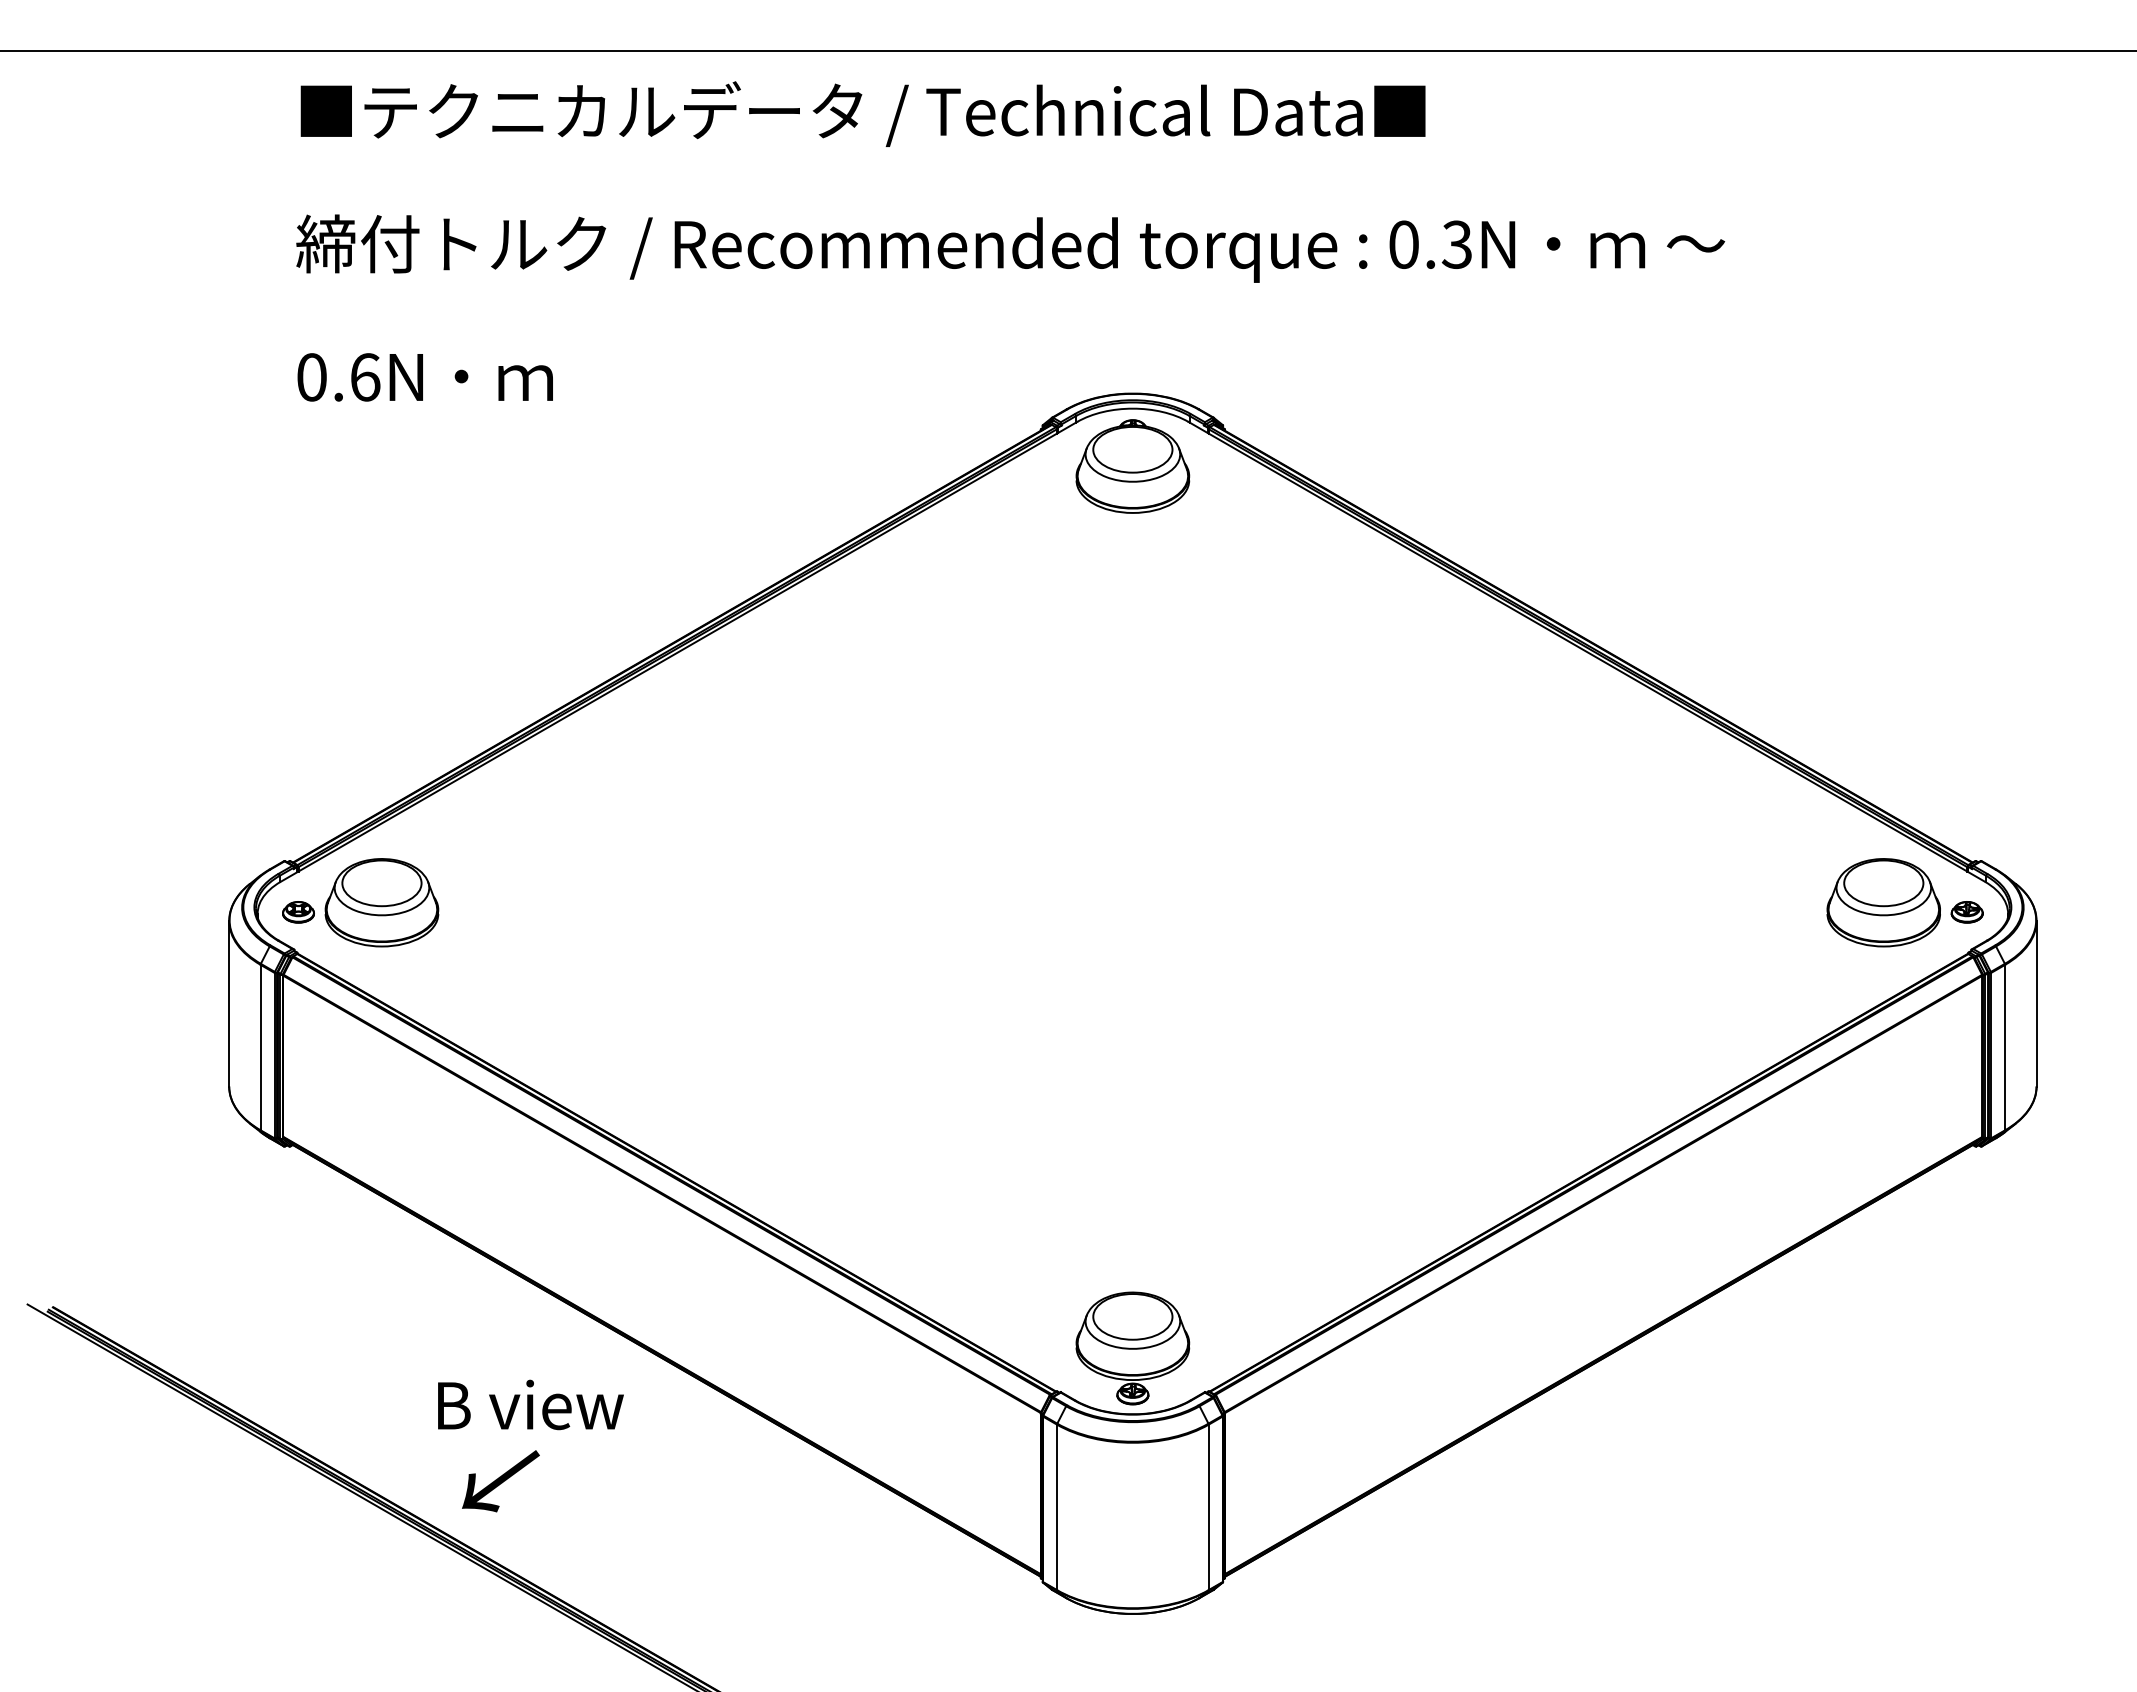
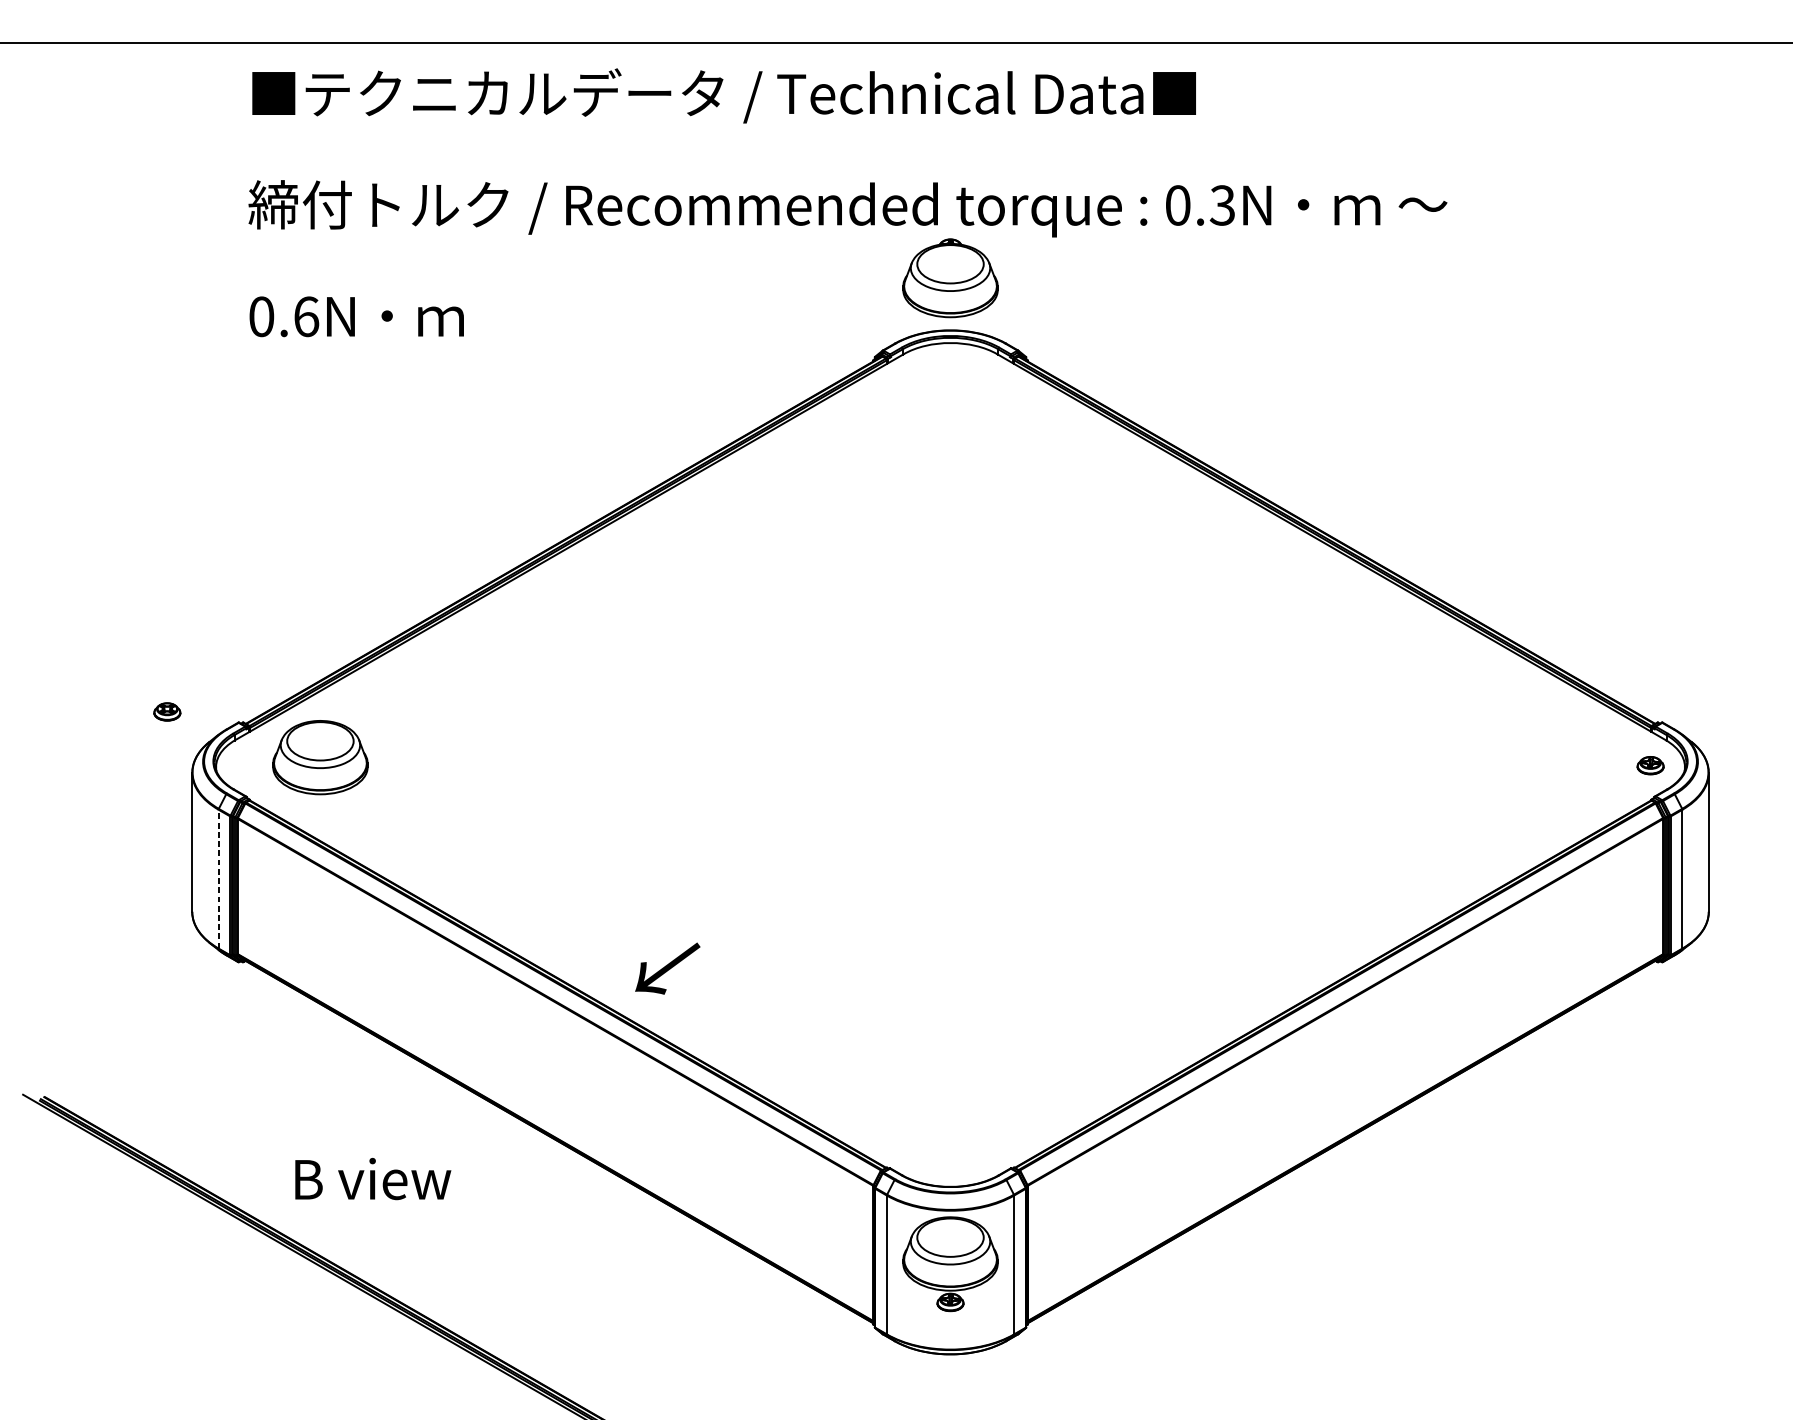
part: (1132, 466) -> (950, 278), moved
part: (1883, 902) -> (1580, 757), removed
part: (298, 912) -> (167, 712), moved
line: (260, 1047) -> (218, 879), solid -> dashed
part: (1132, 1348) -> (950, 1264), moved
text: (530, 1404) -> (372, 1178), moved
text: (500, 1481) -> (667, 968), moved

